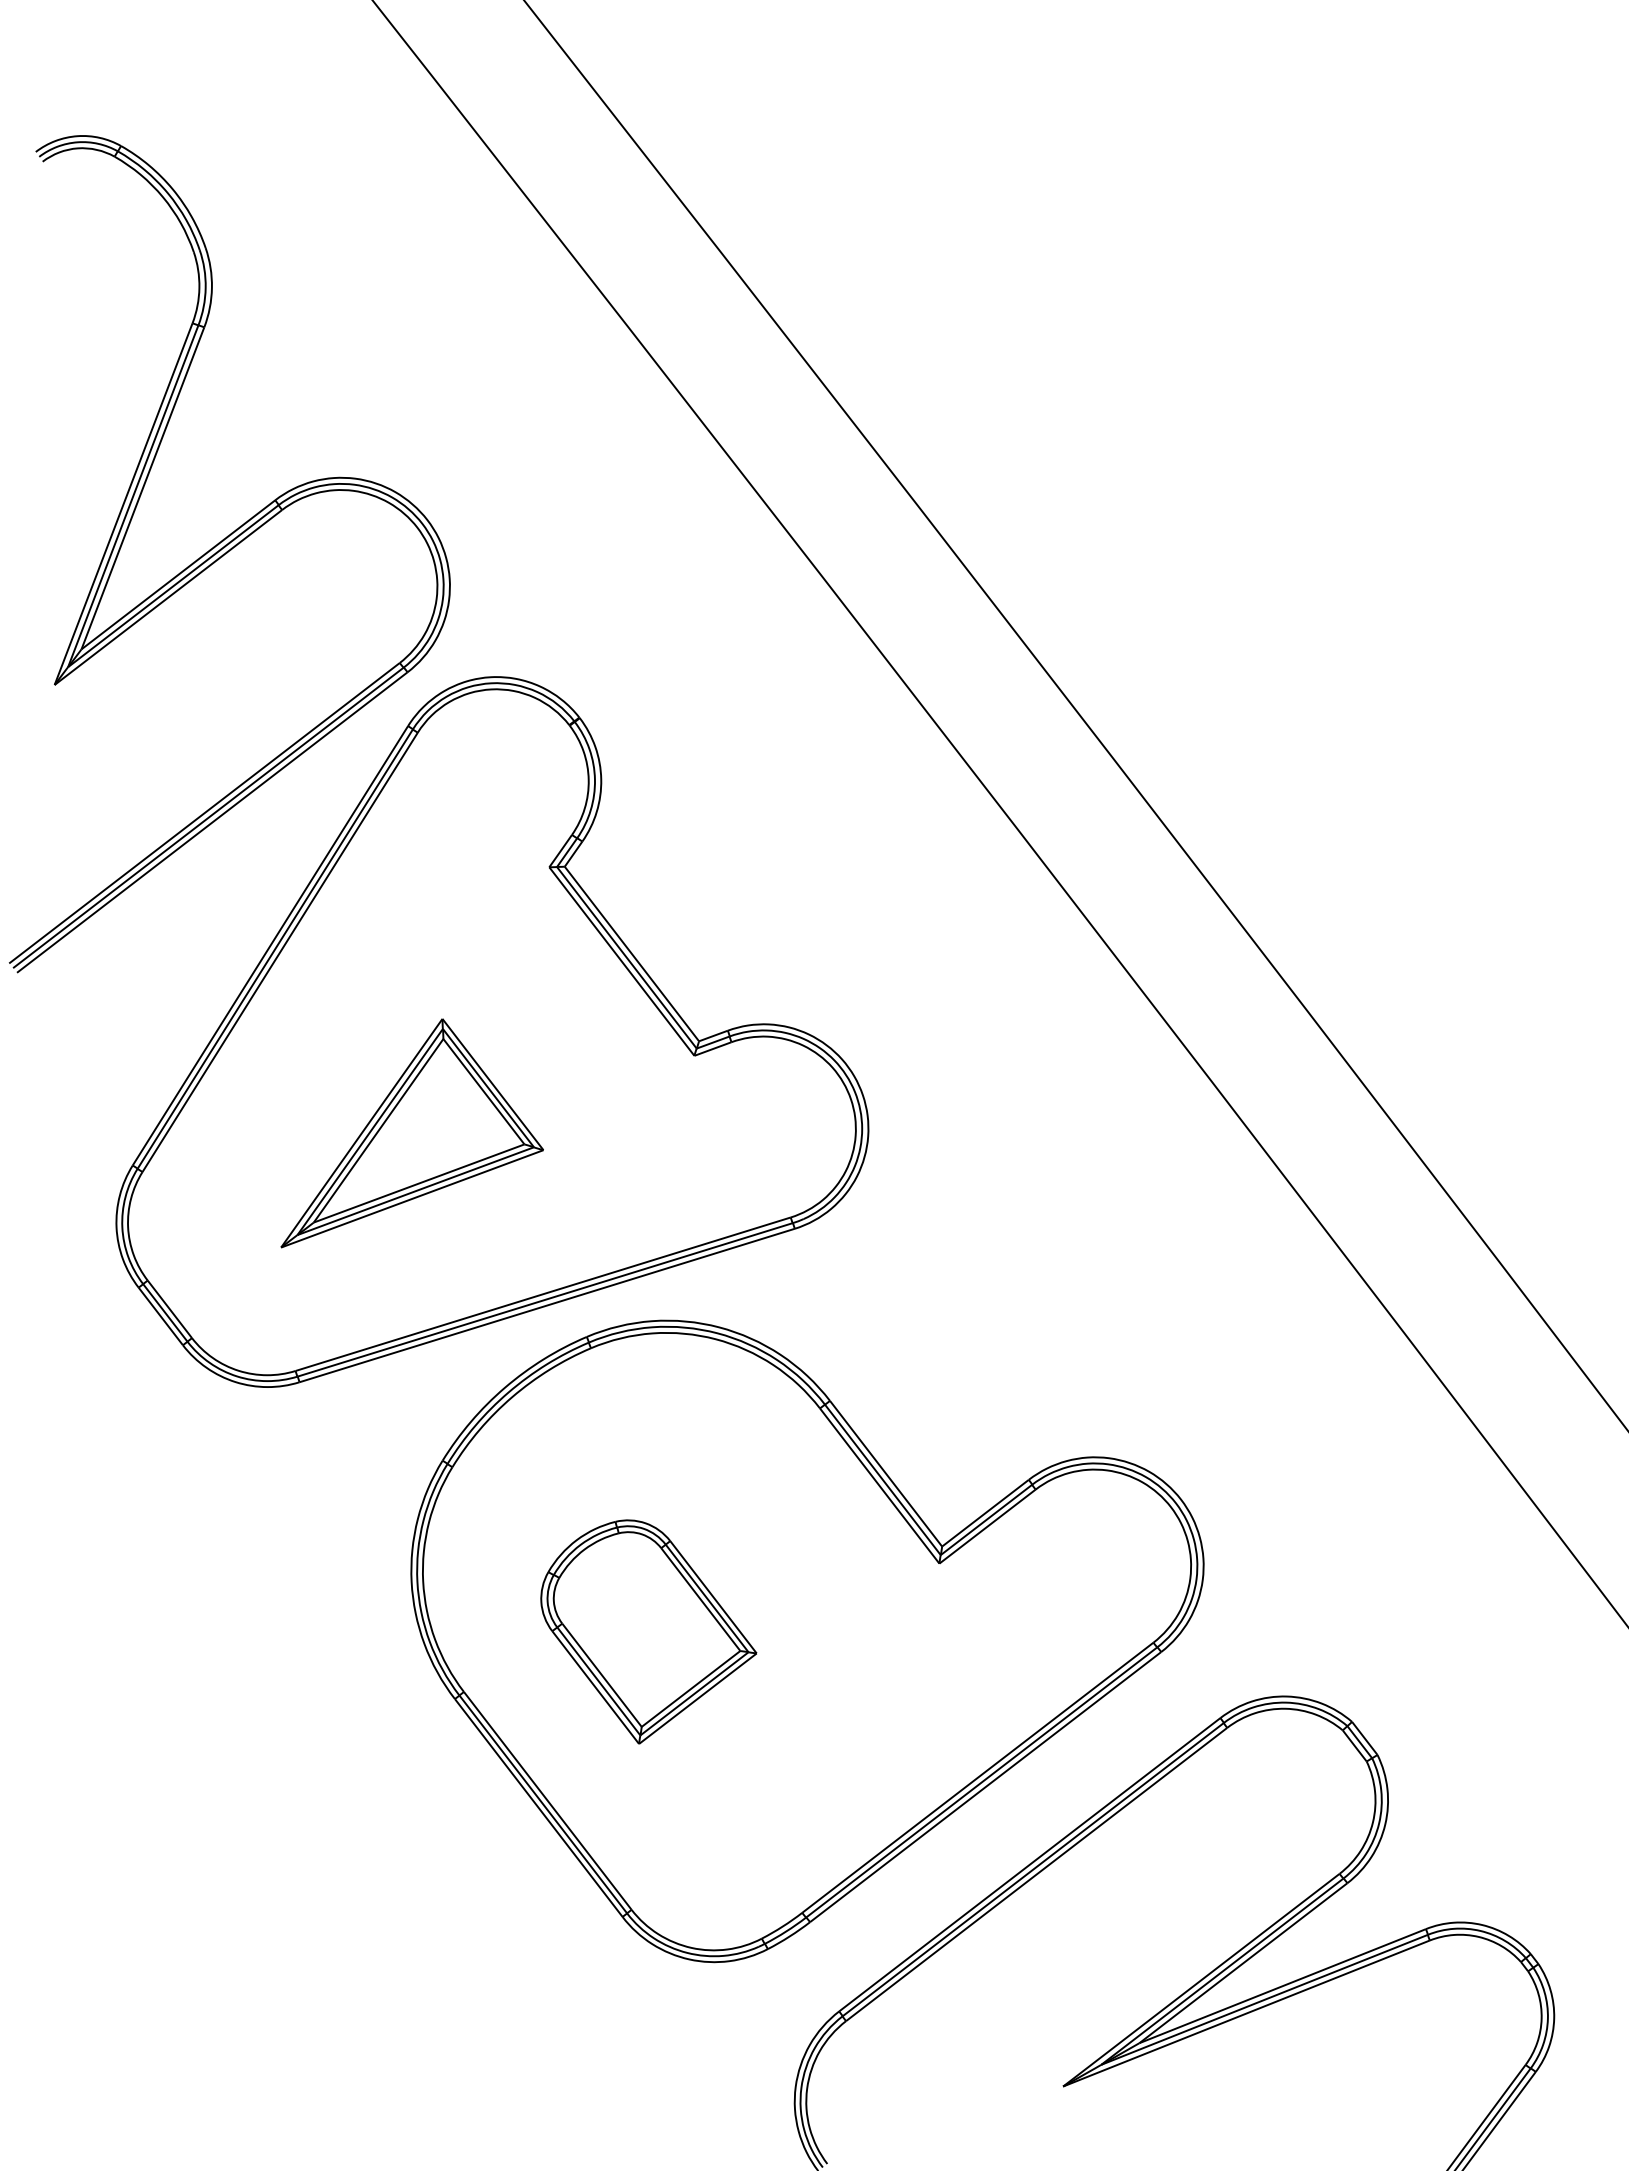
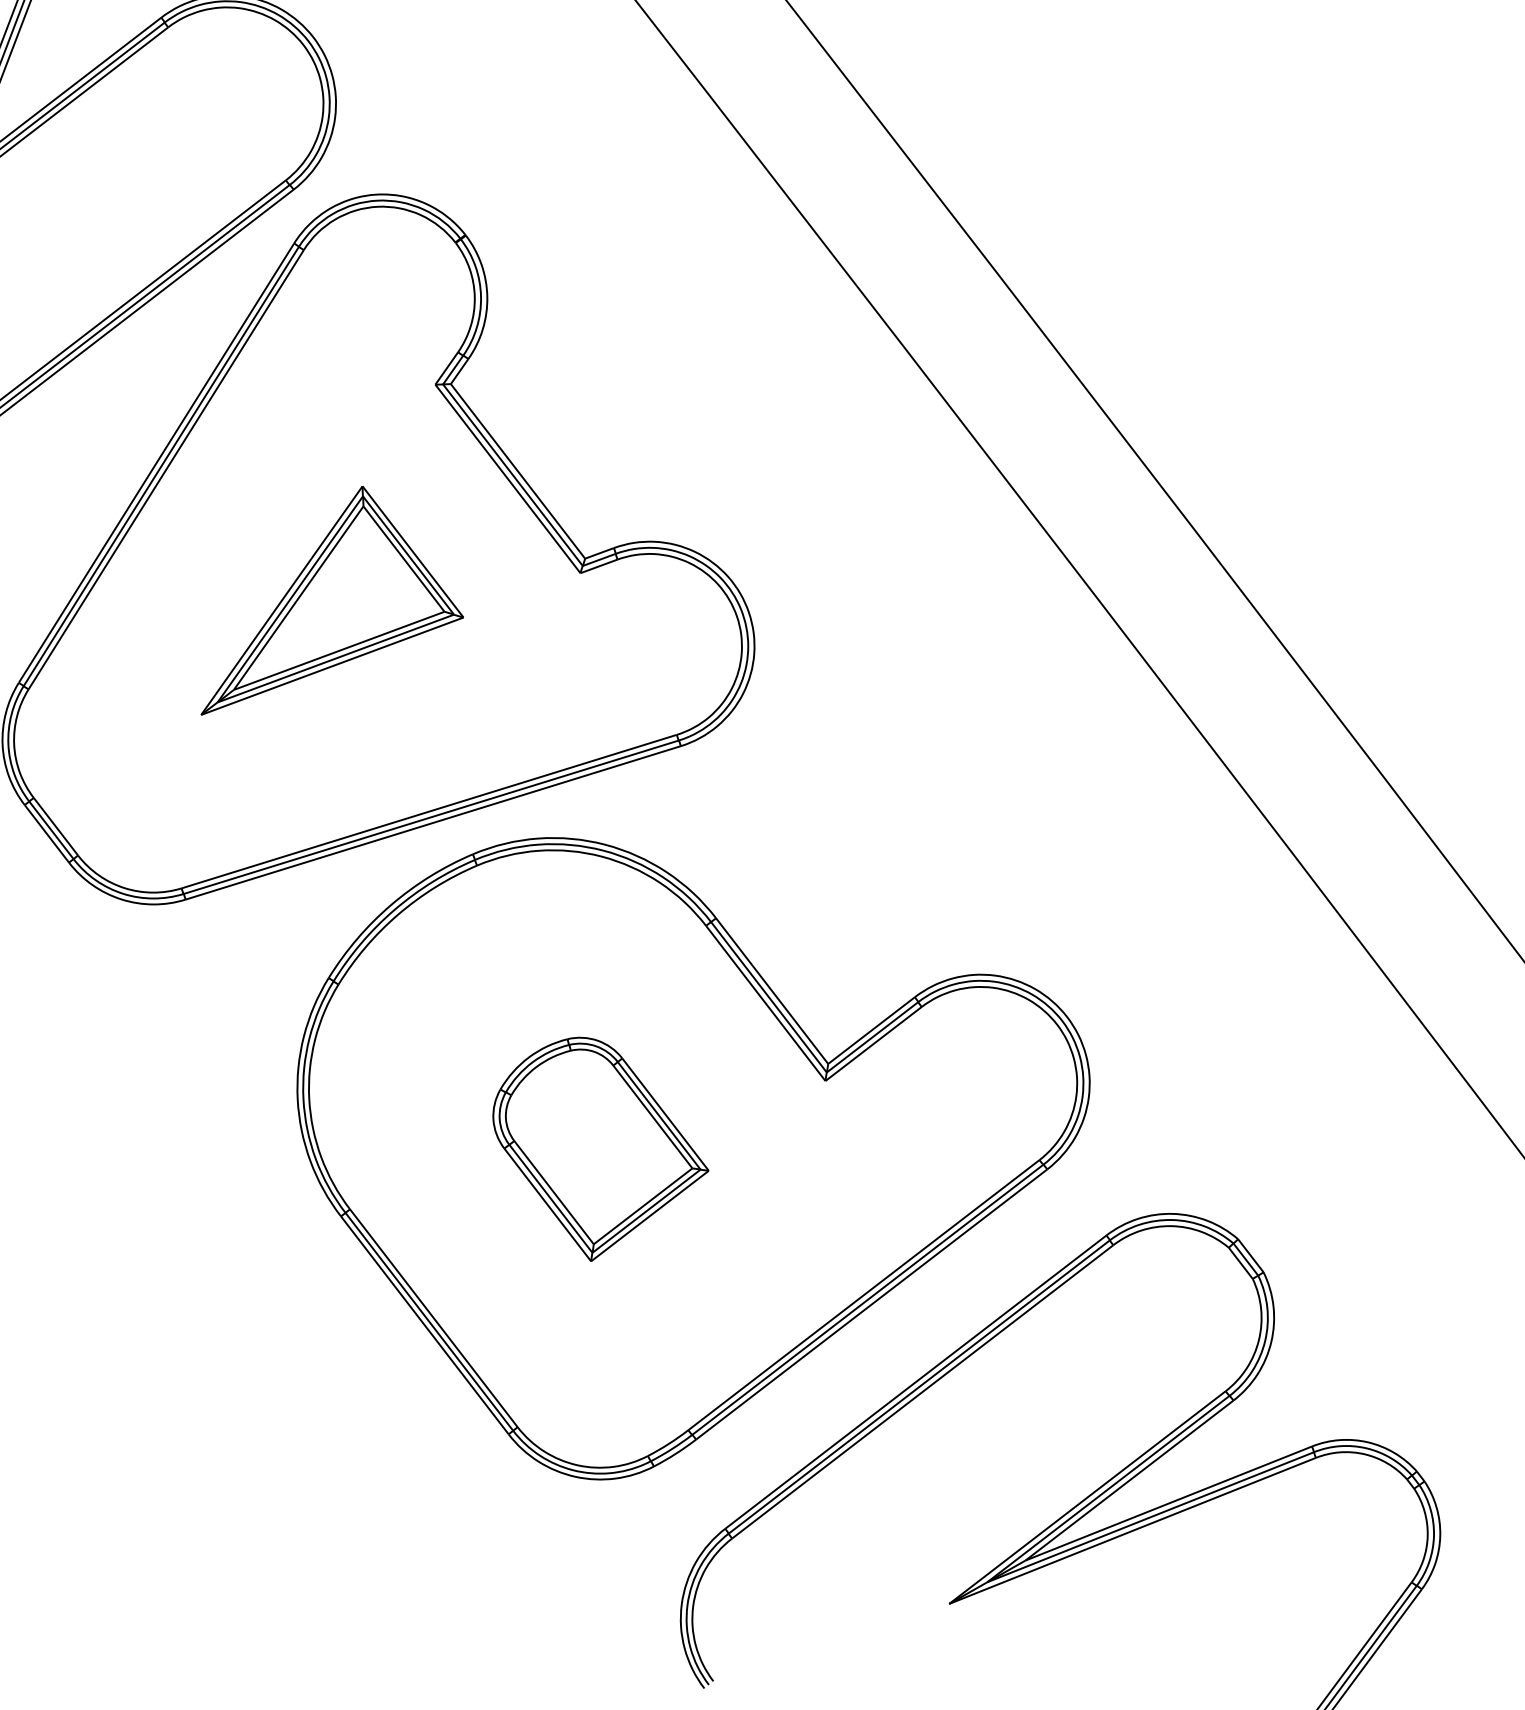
part: (411, 1133) -> (331, 600), moved
part: (648, 1631) -> (600, 1148), moved

